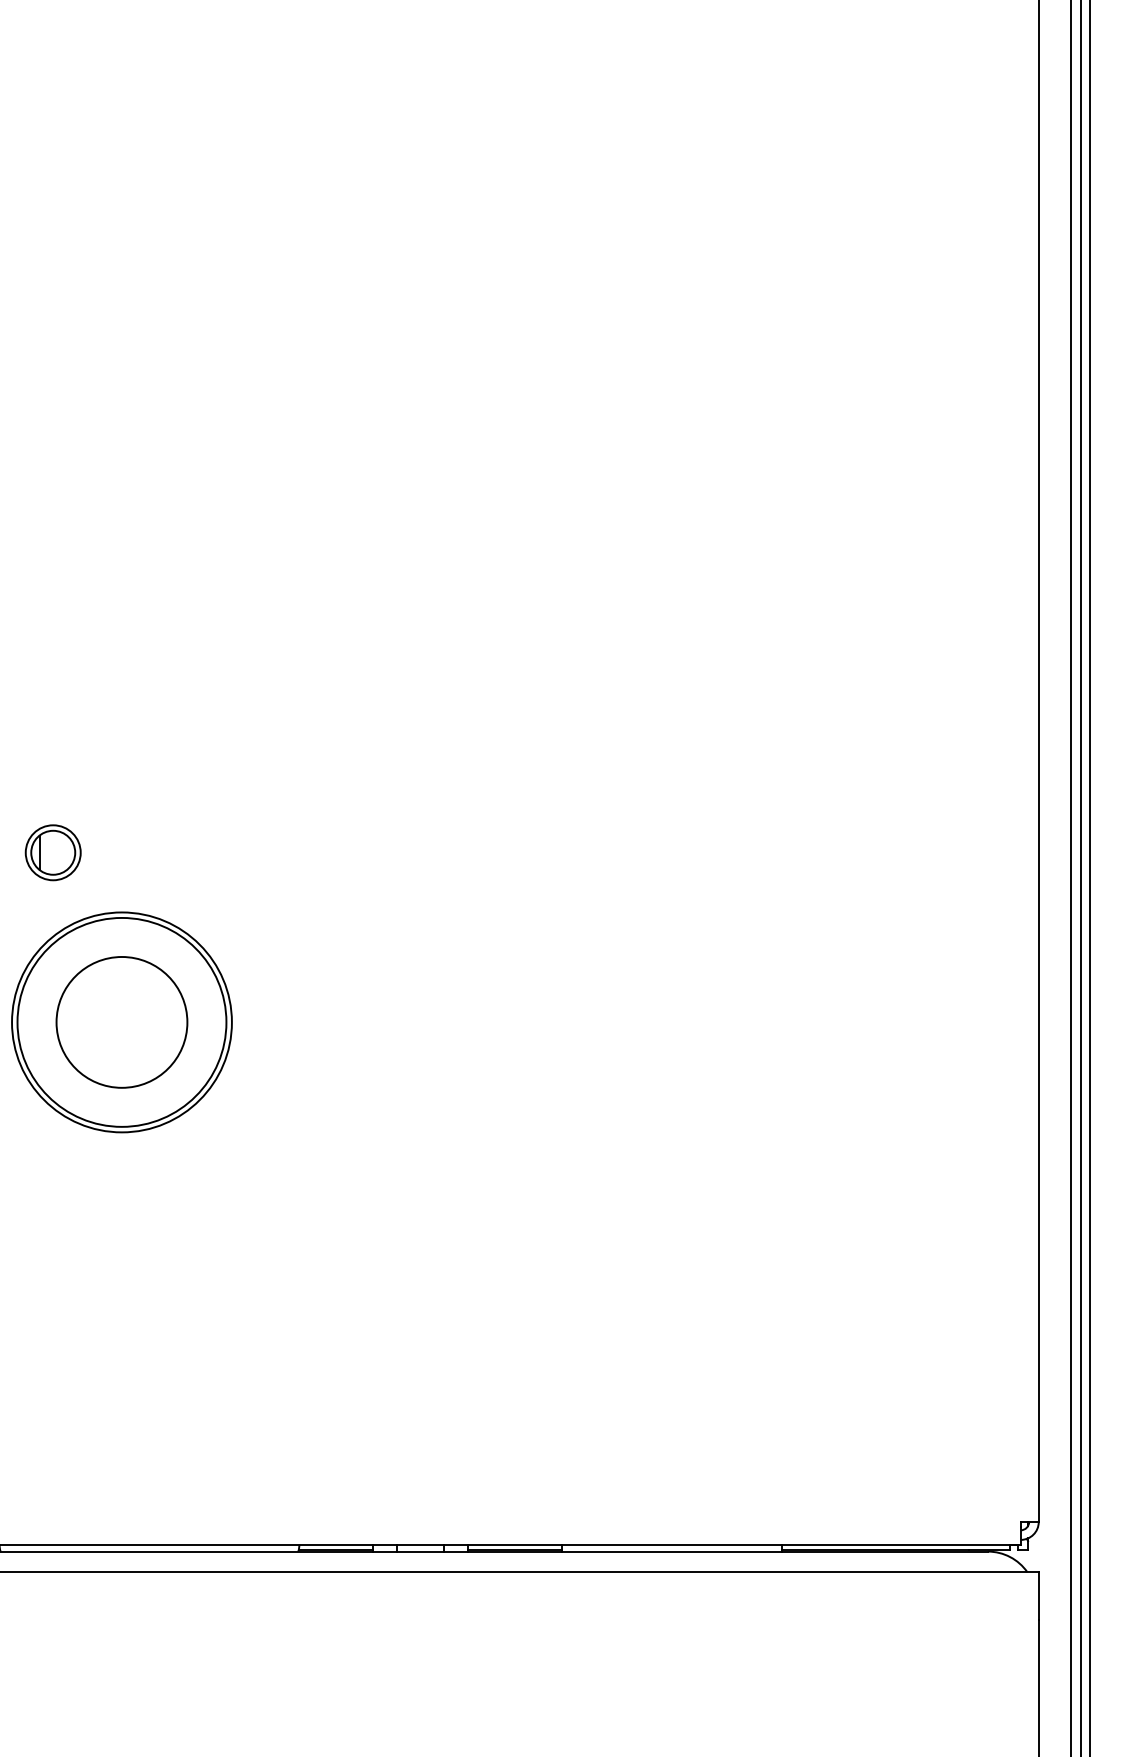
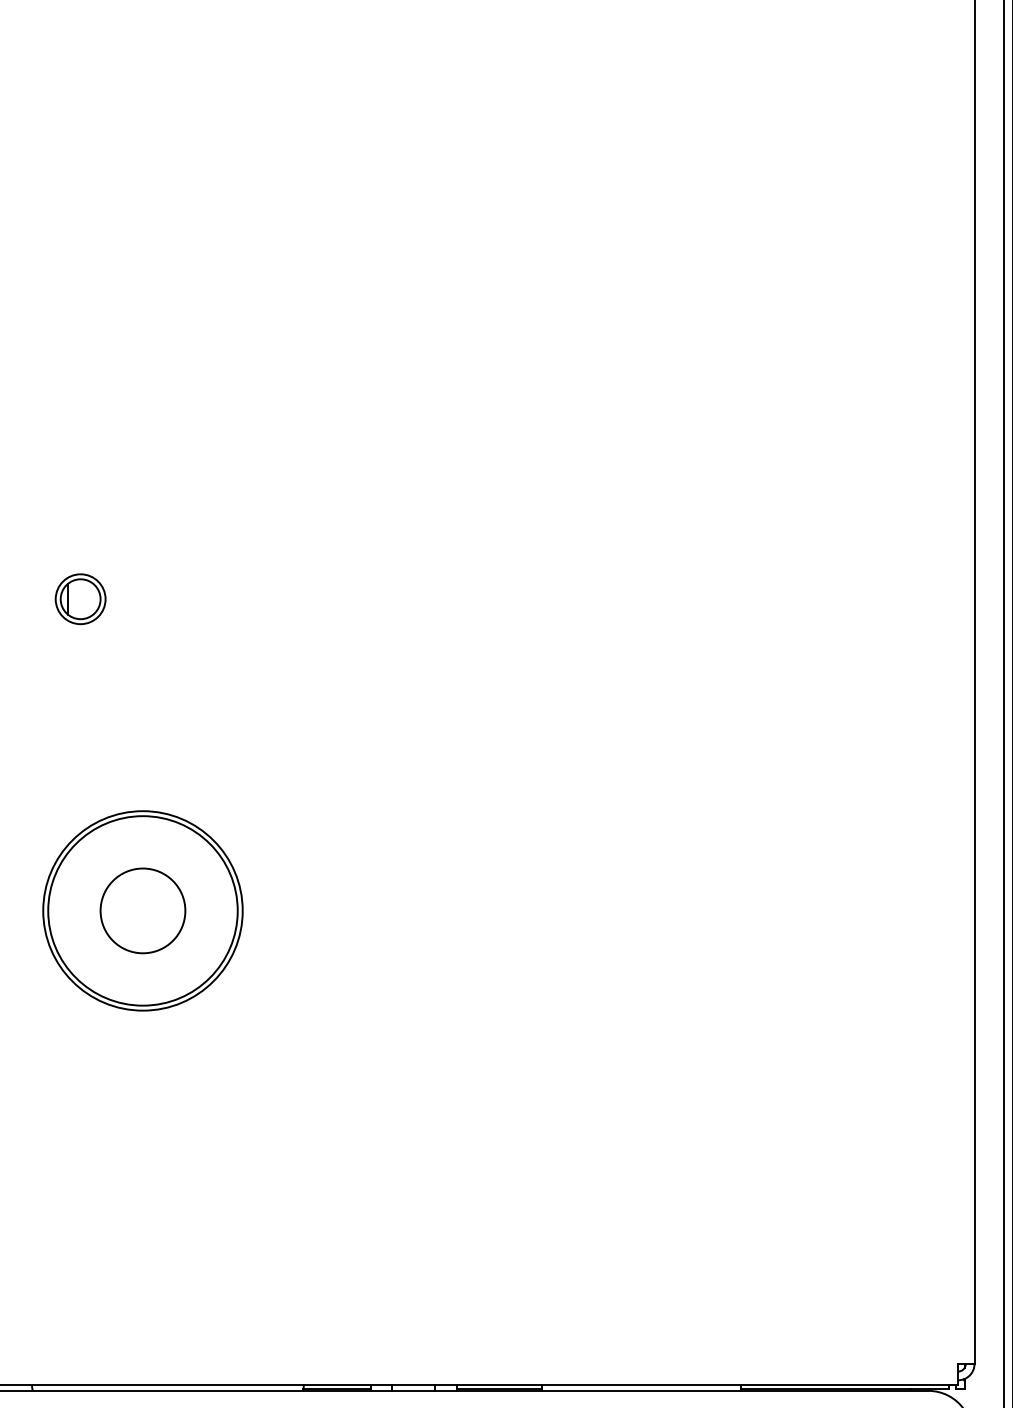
part: (52, 852) -> (79, 598), moved
circle: (121, 1022) -> (142, 910), size x0.71

